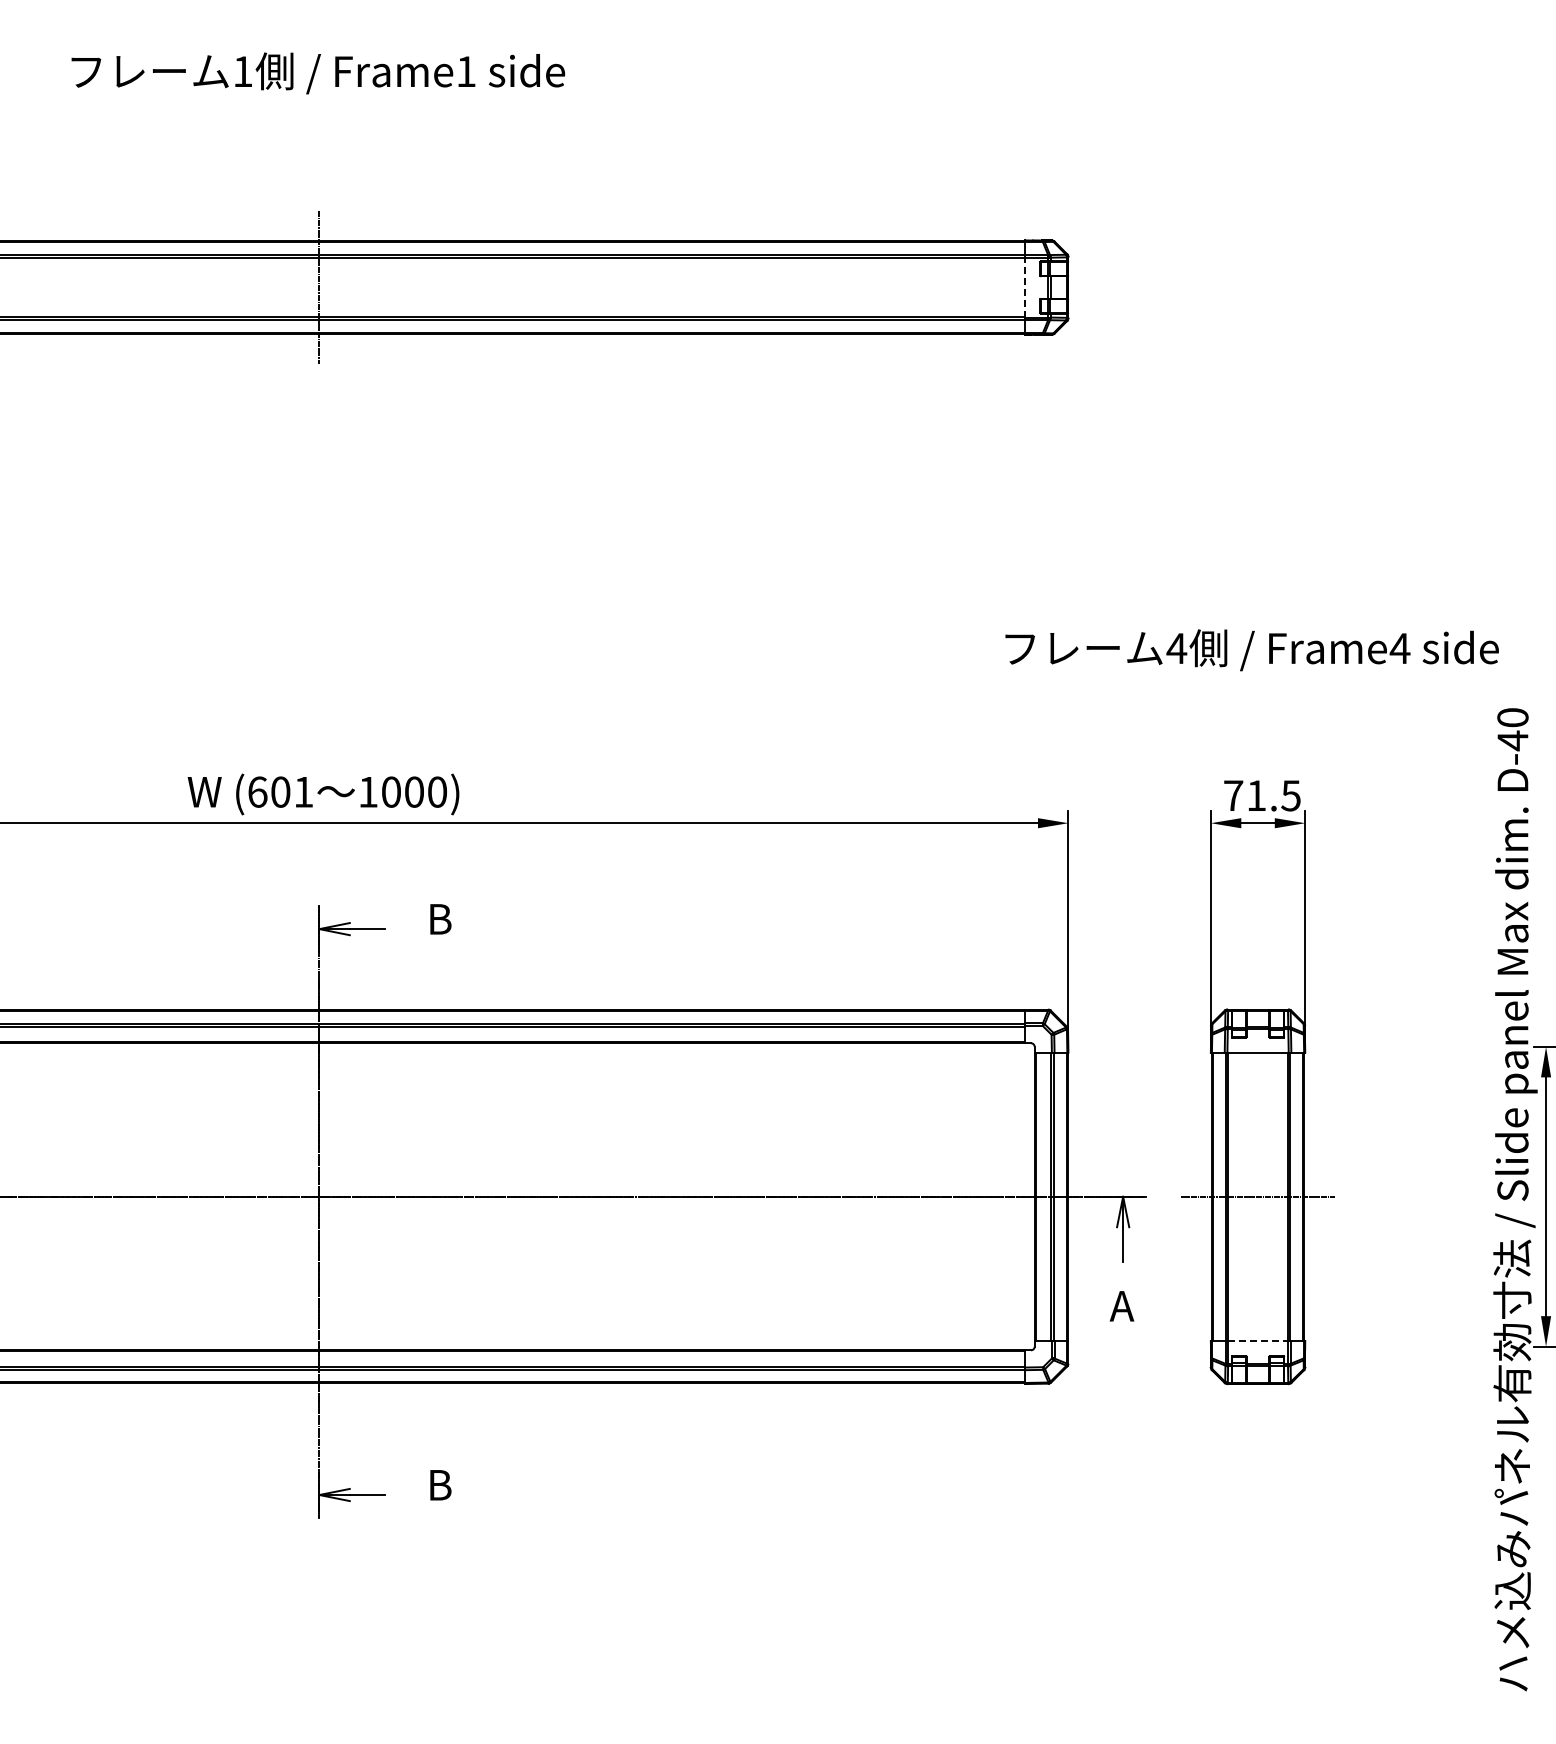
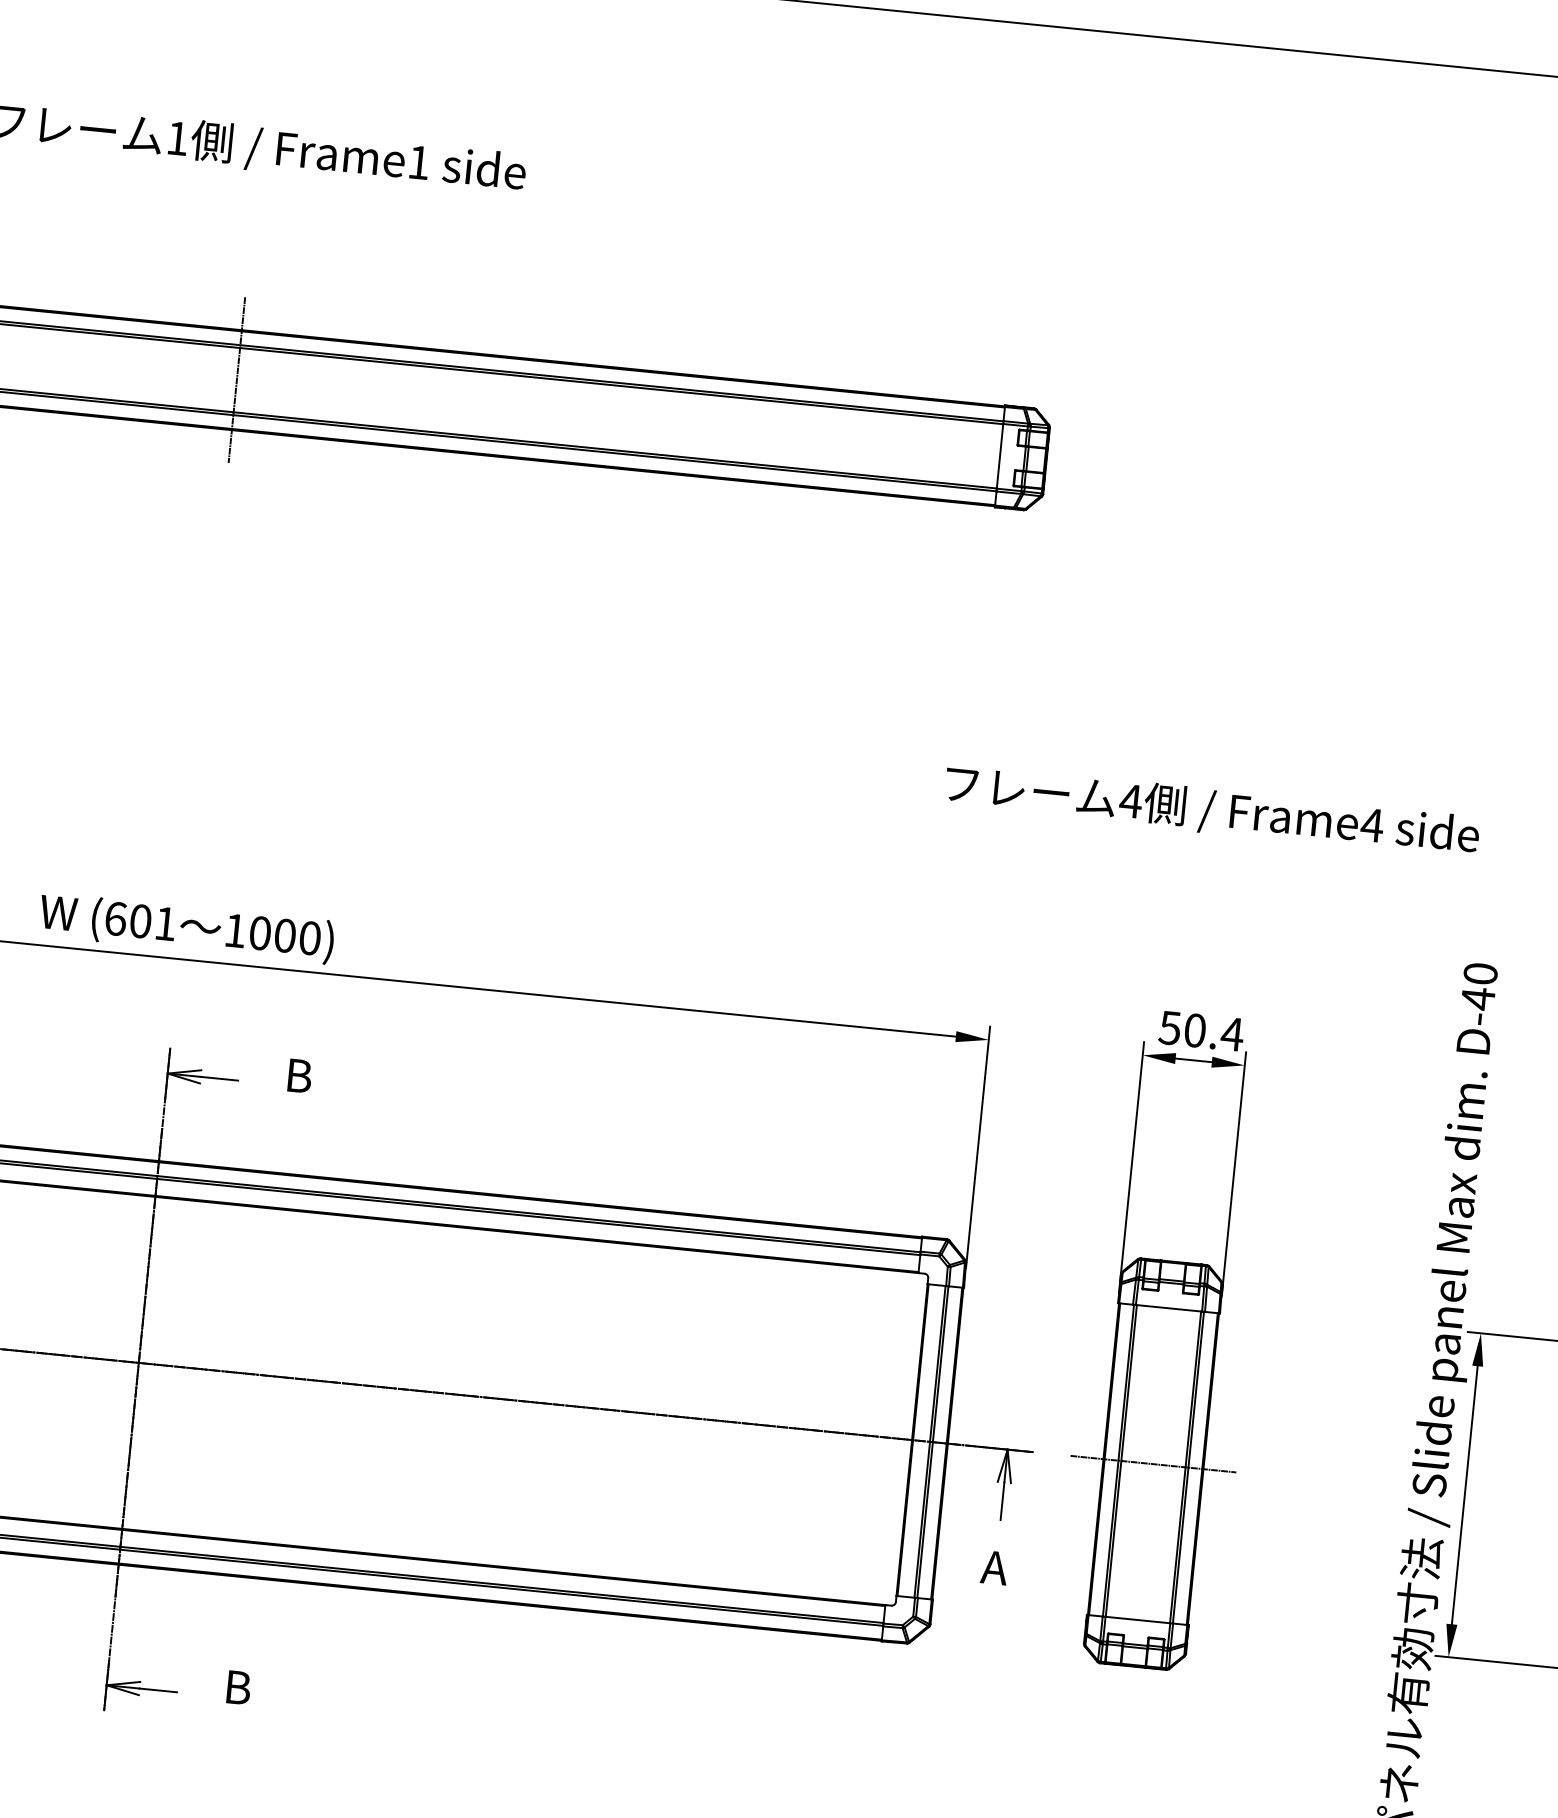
line: (1025, 287) -> (1000, 456), dashed -> solid
text: (1251, 650) -> (1211, 811), moved
text: (1262, 795) -> (1201, 1030), 71.5 -> 50.4
line: (1258, 1340) -> (1138, 1619), dashed -> solid

